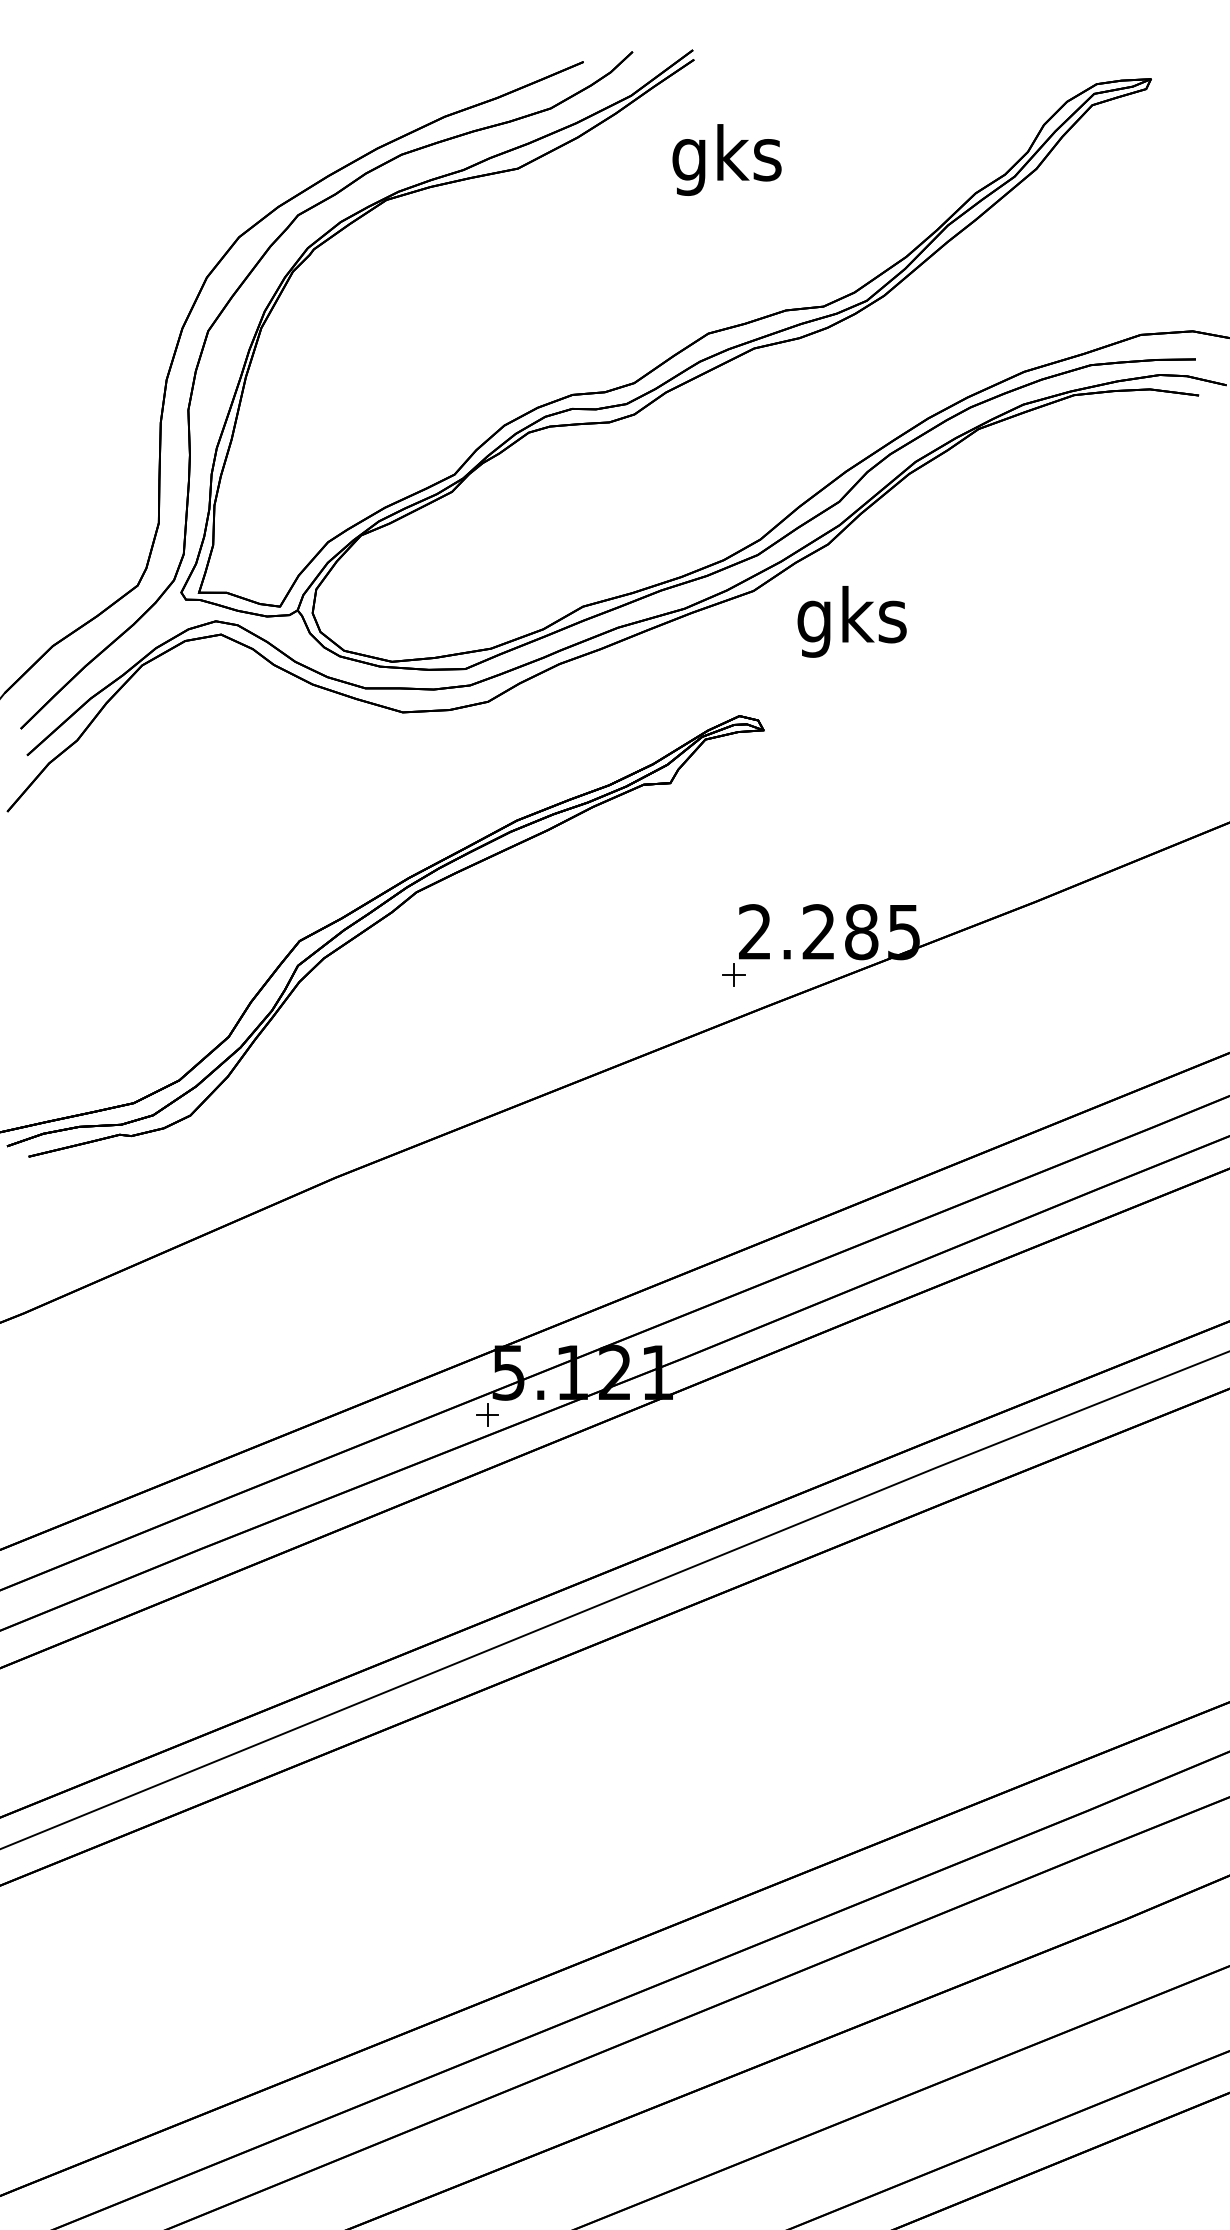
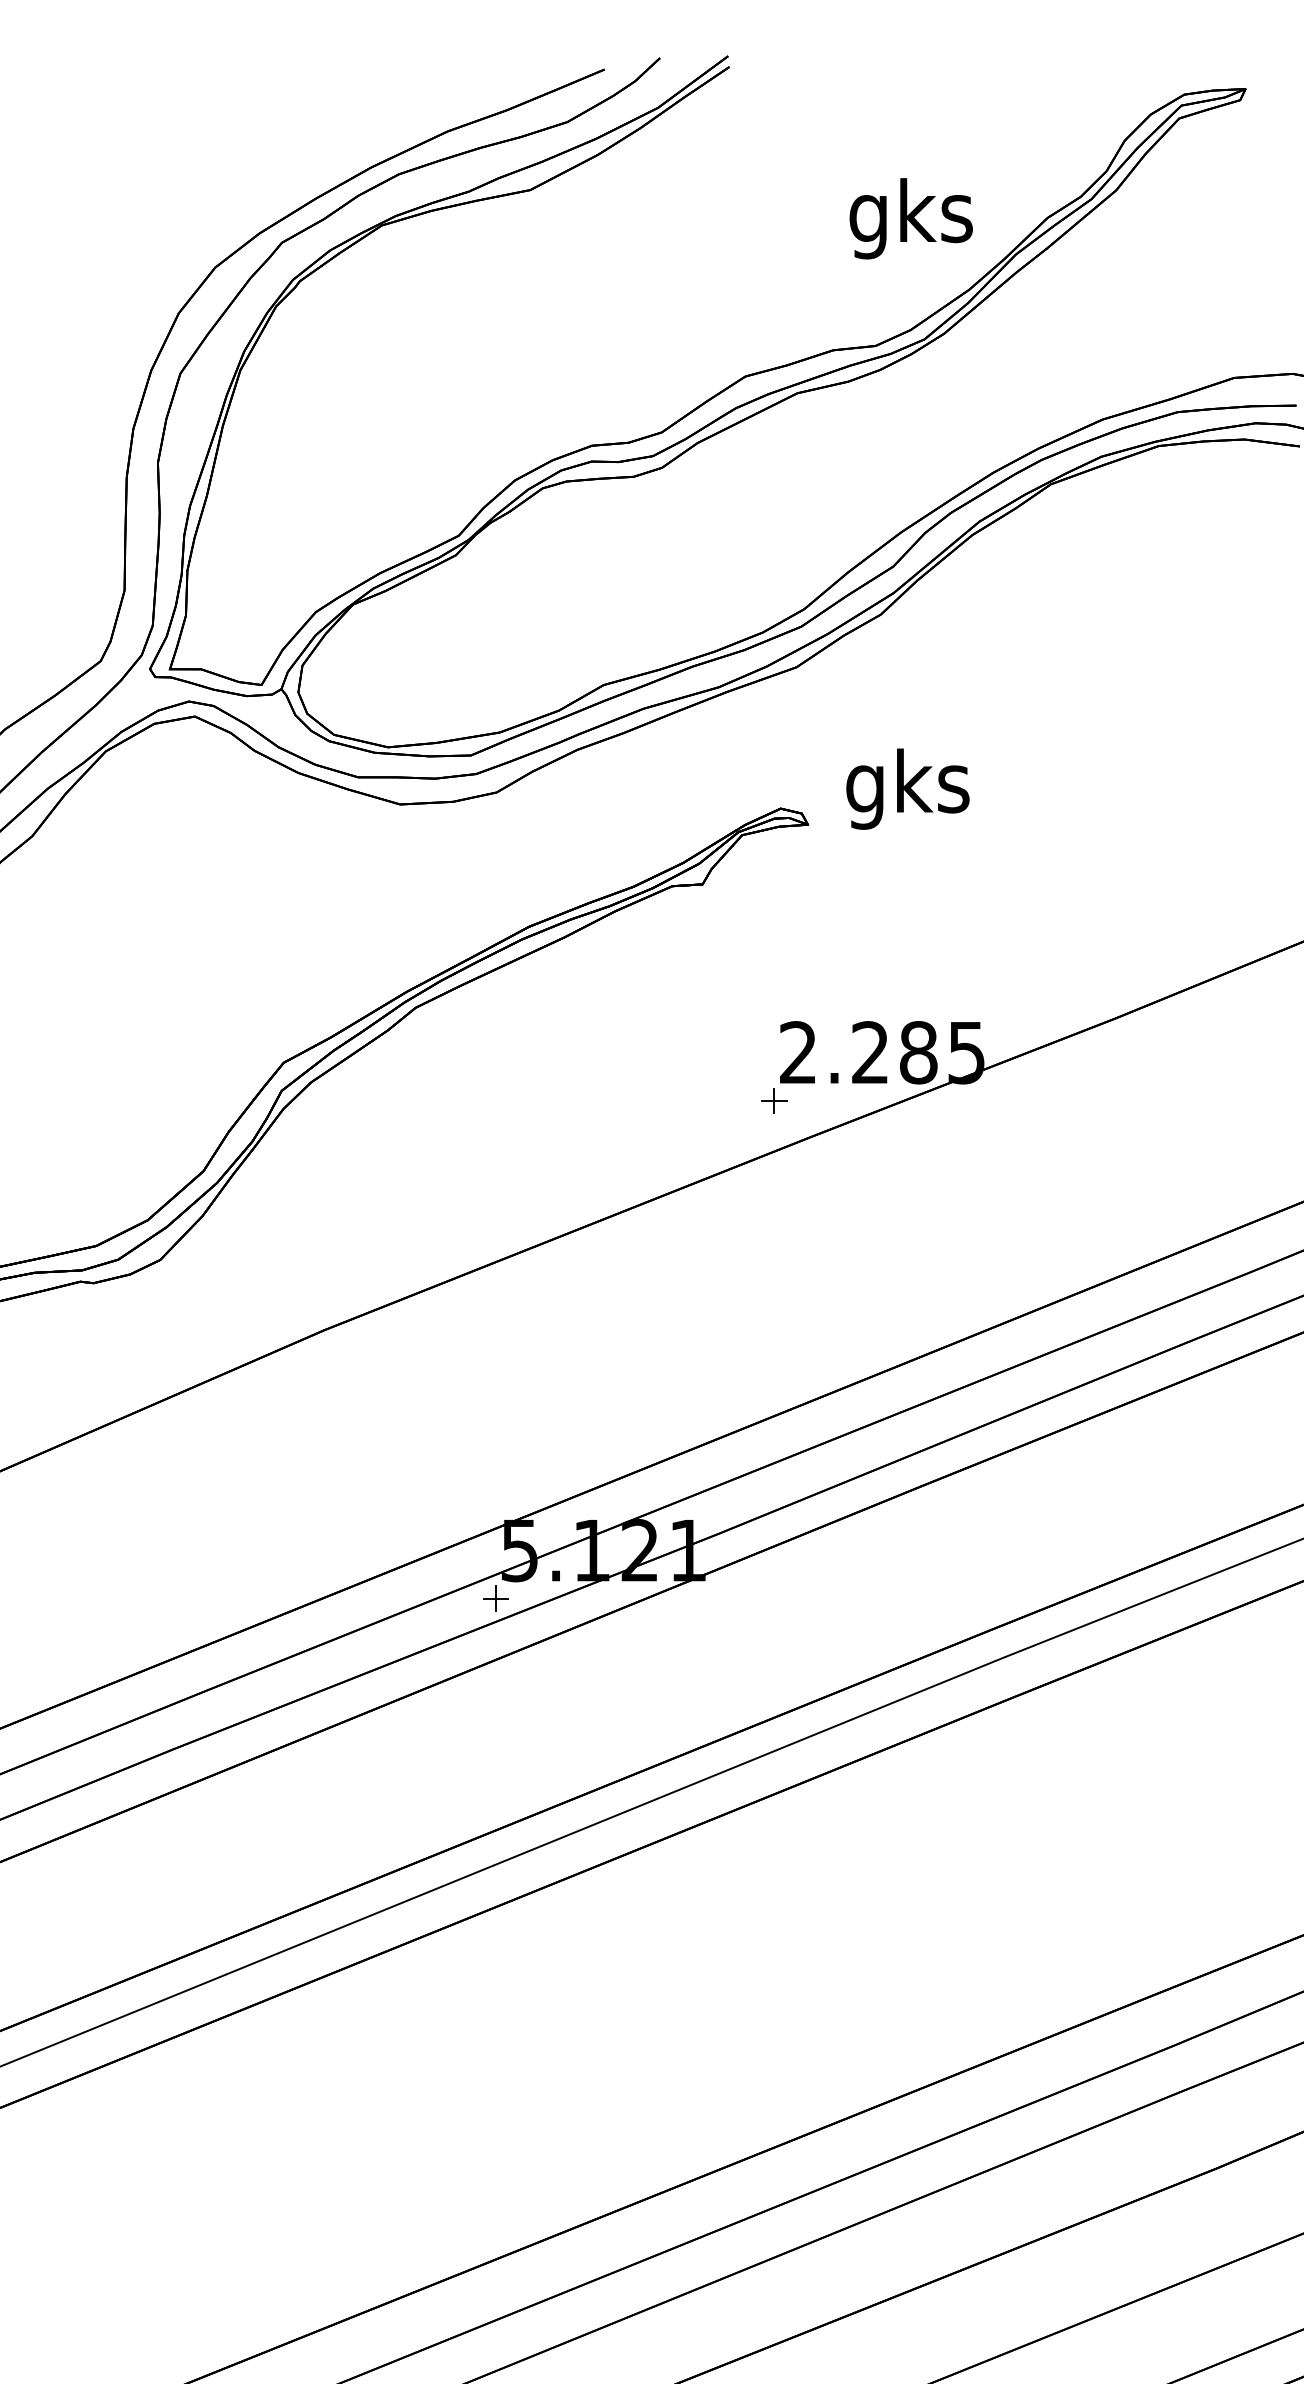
text: (726, 159) -> (910, 218), moved
text: (851, 621) -> (907, 788), moved

